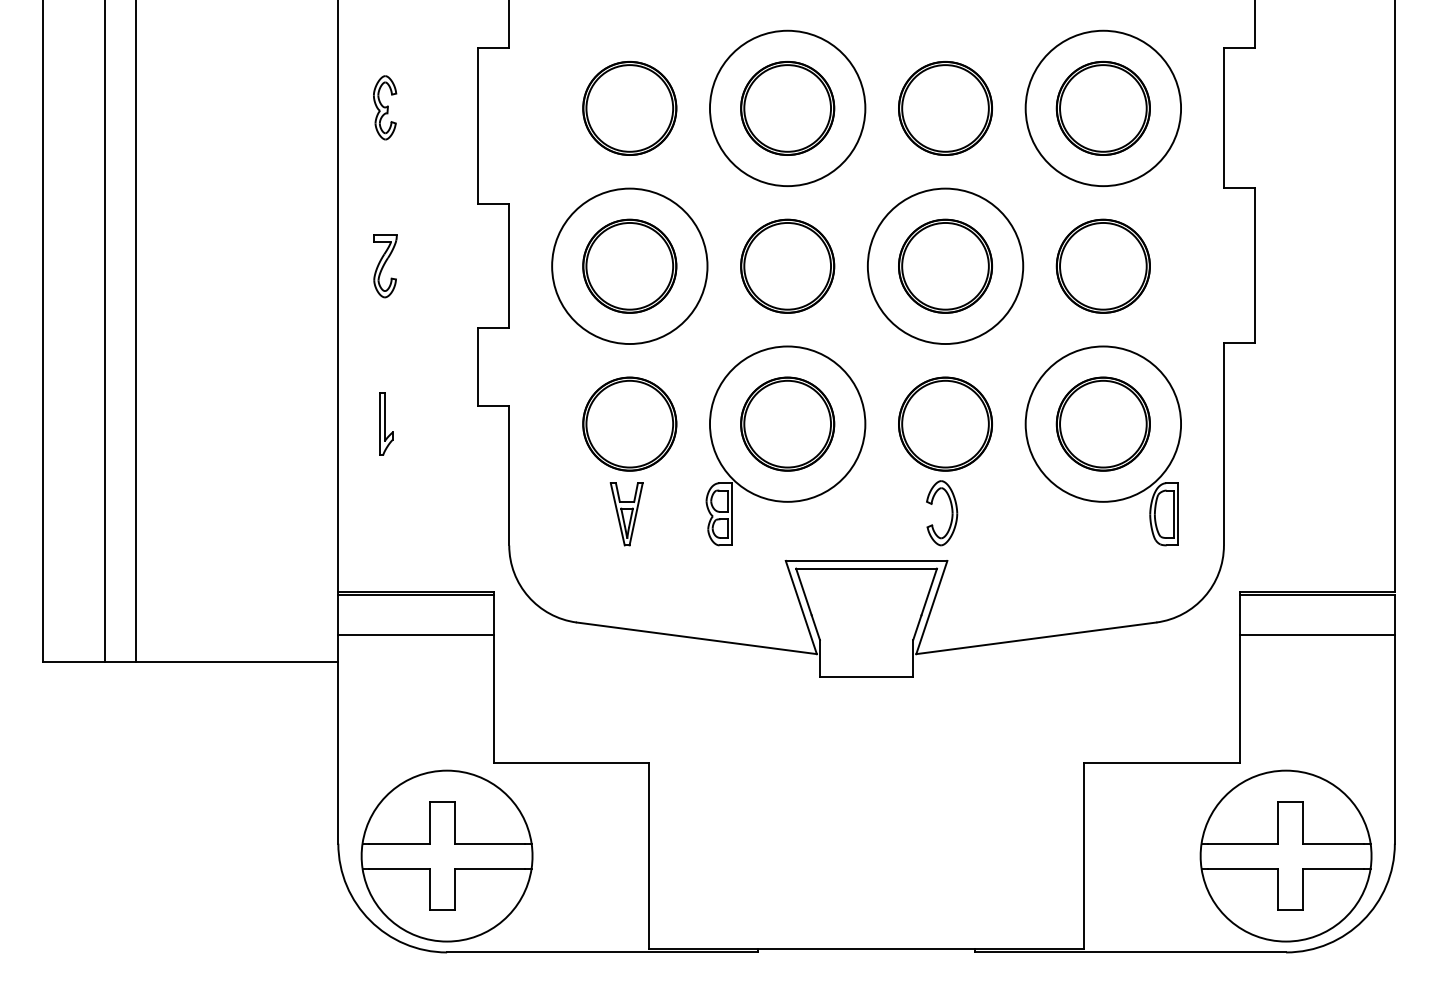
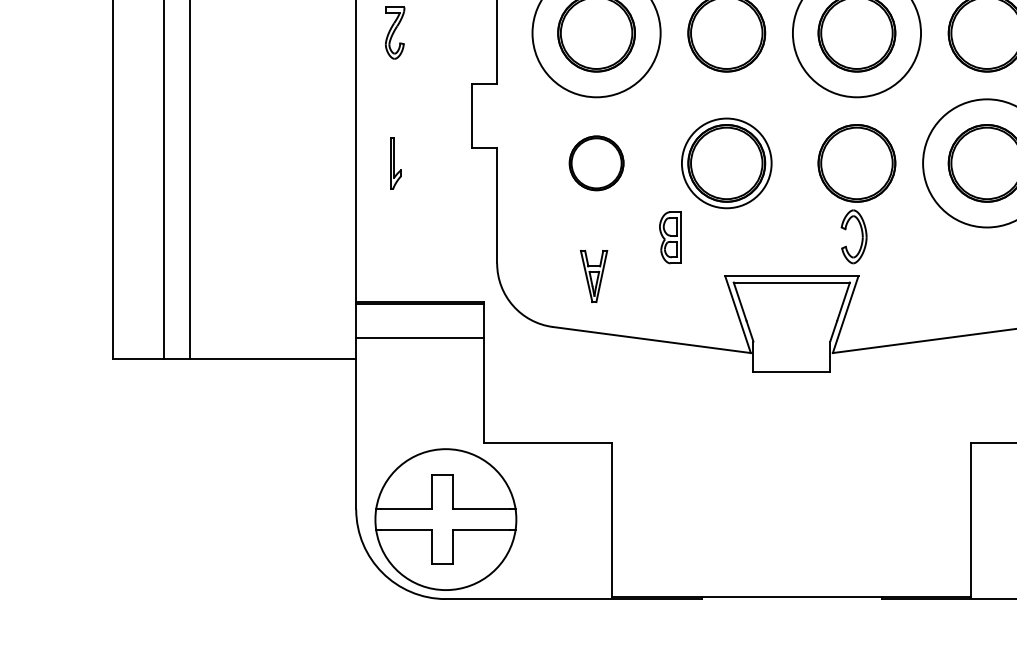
part: (629, 423) -> (596, 162), size x0.7
circle: (787, 423) -> (726, 162), size x0.7
part: (626, 514) -> (593, 276), moved

